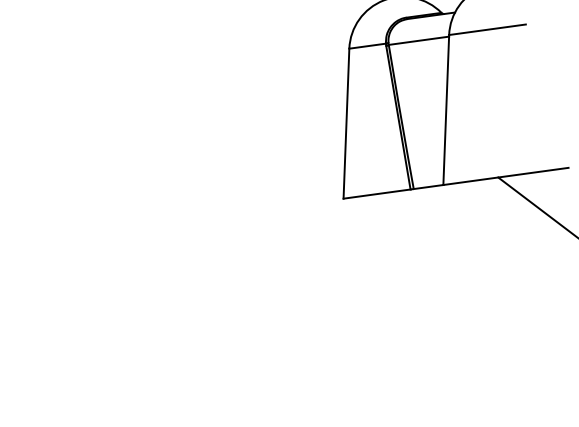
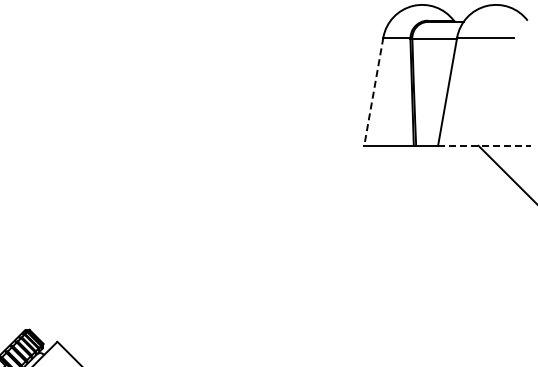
line: (346, 124) -> (373, 92), solid -> dashed
line: (506, 175) -> (484, 145), solid -> dashed

